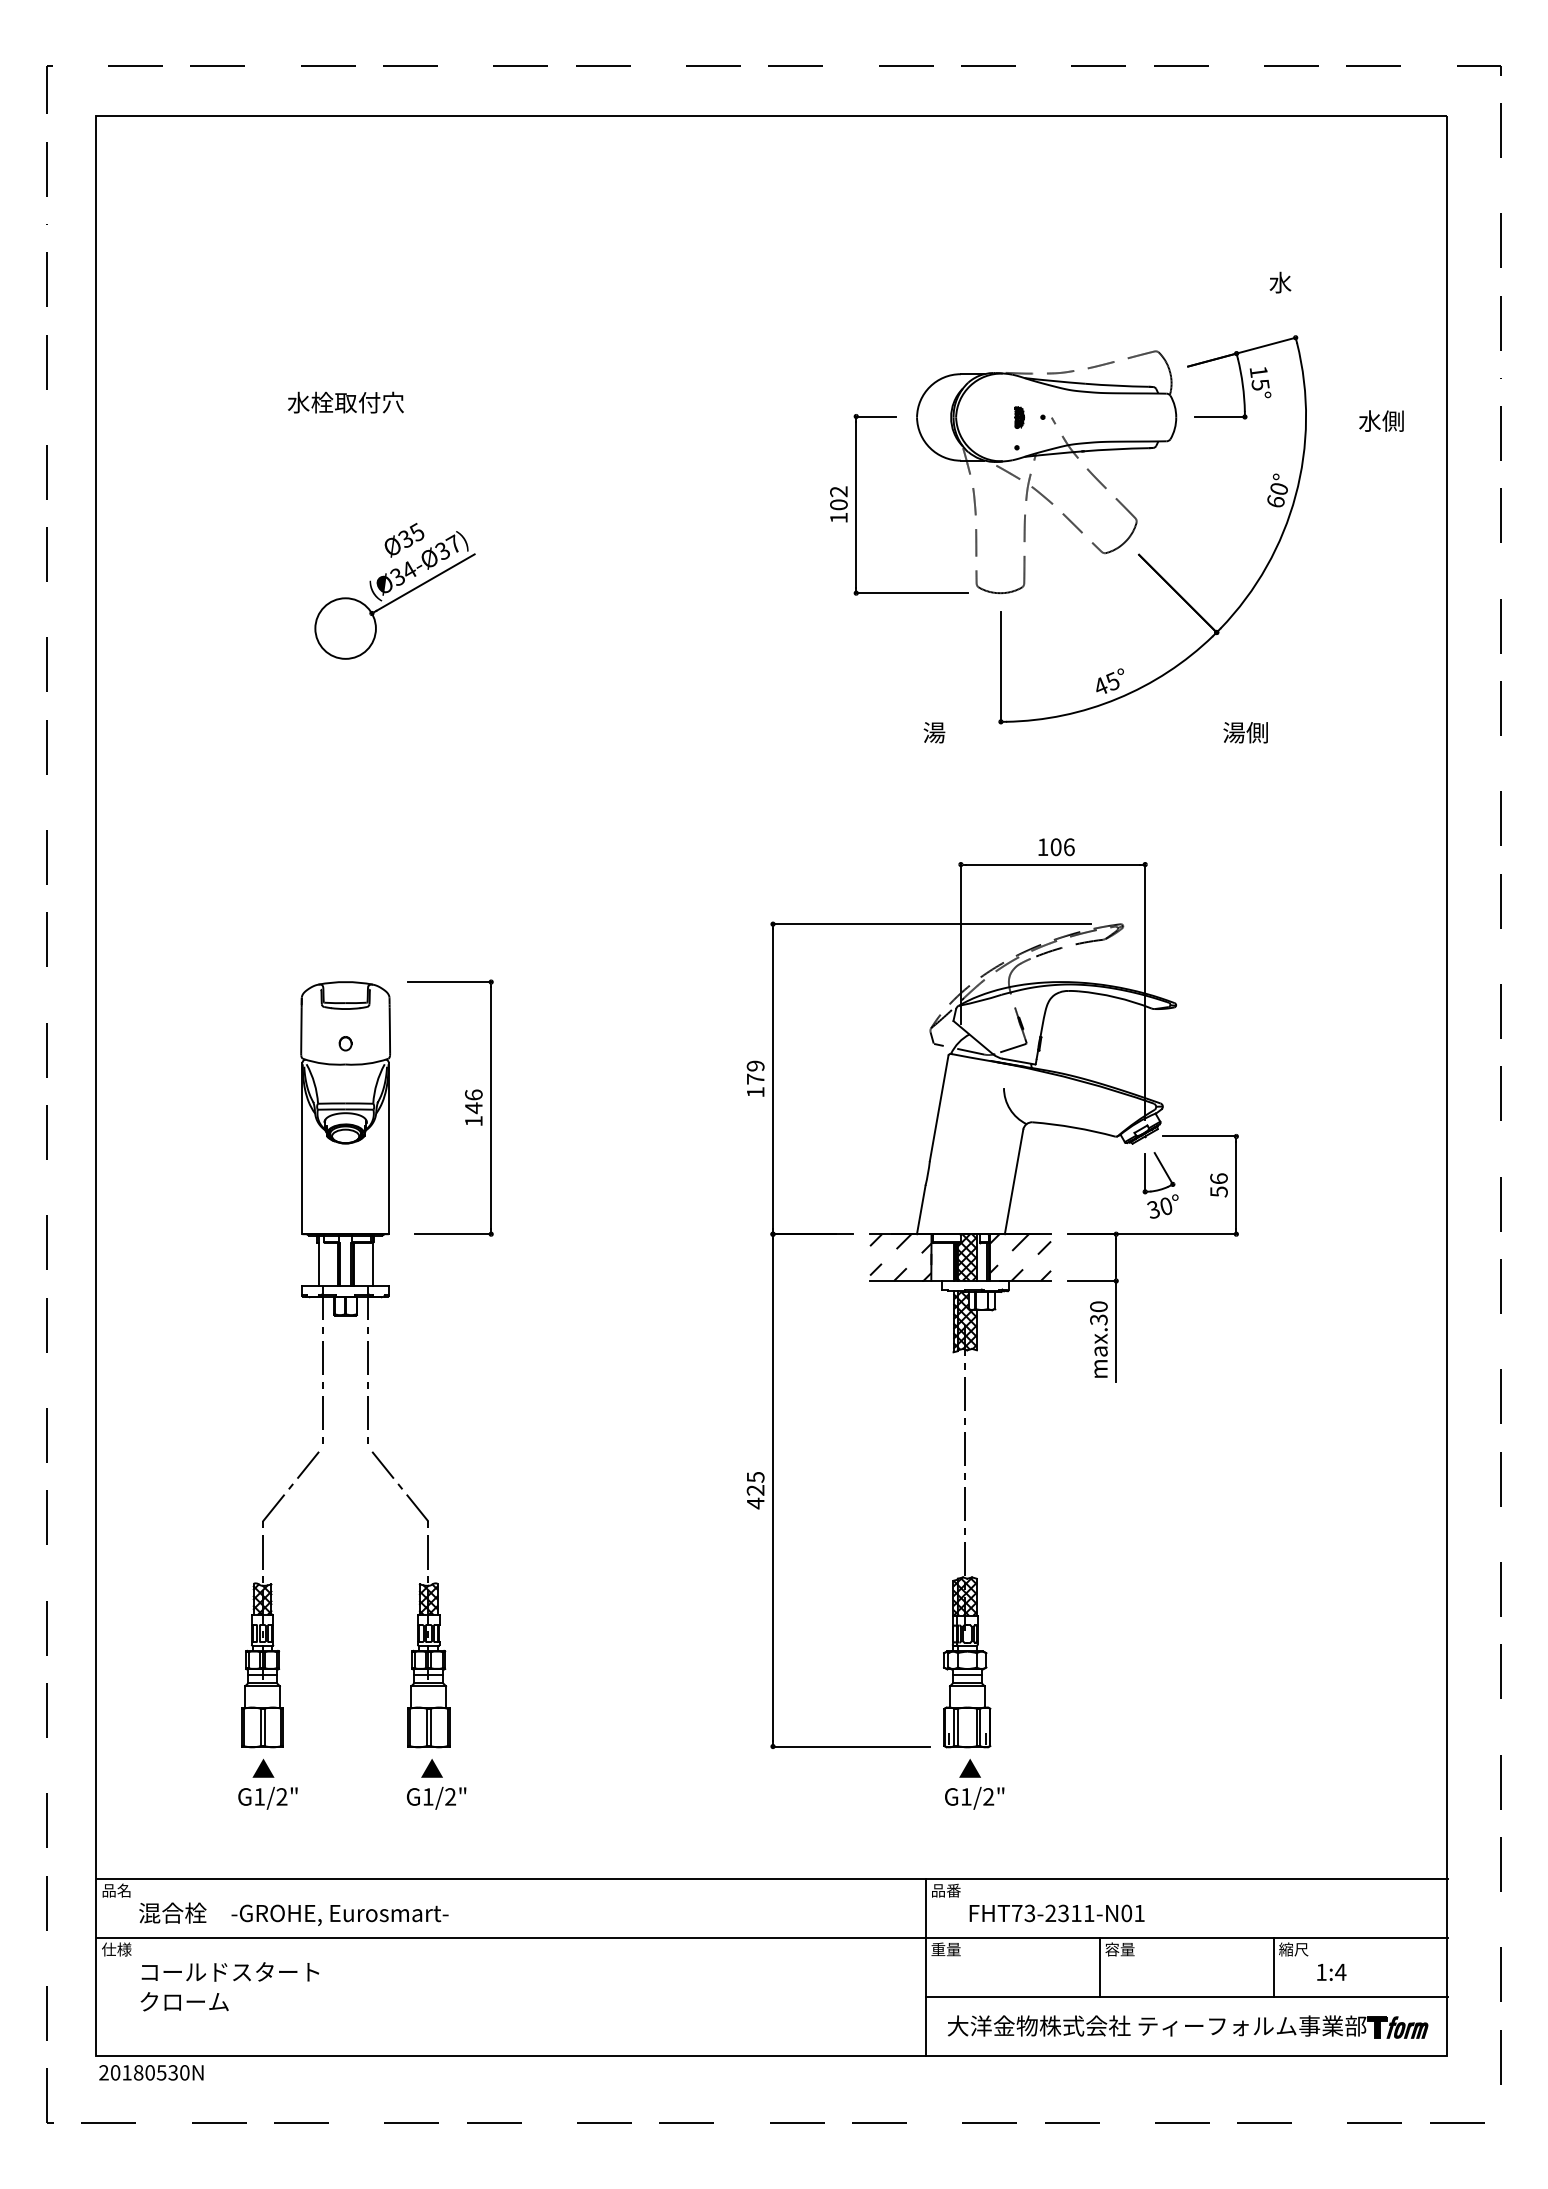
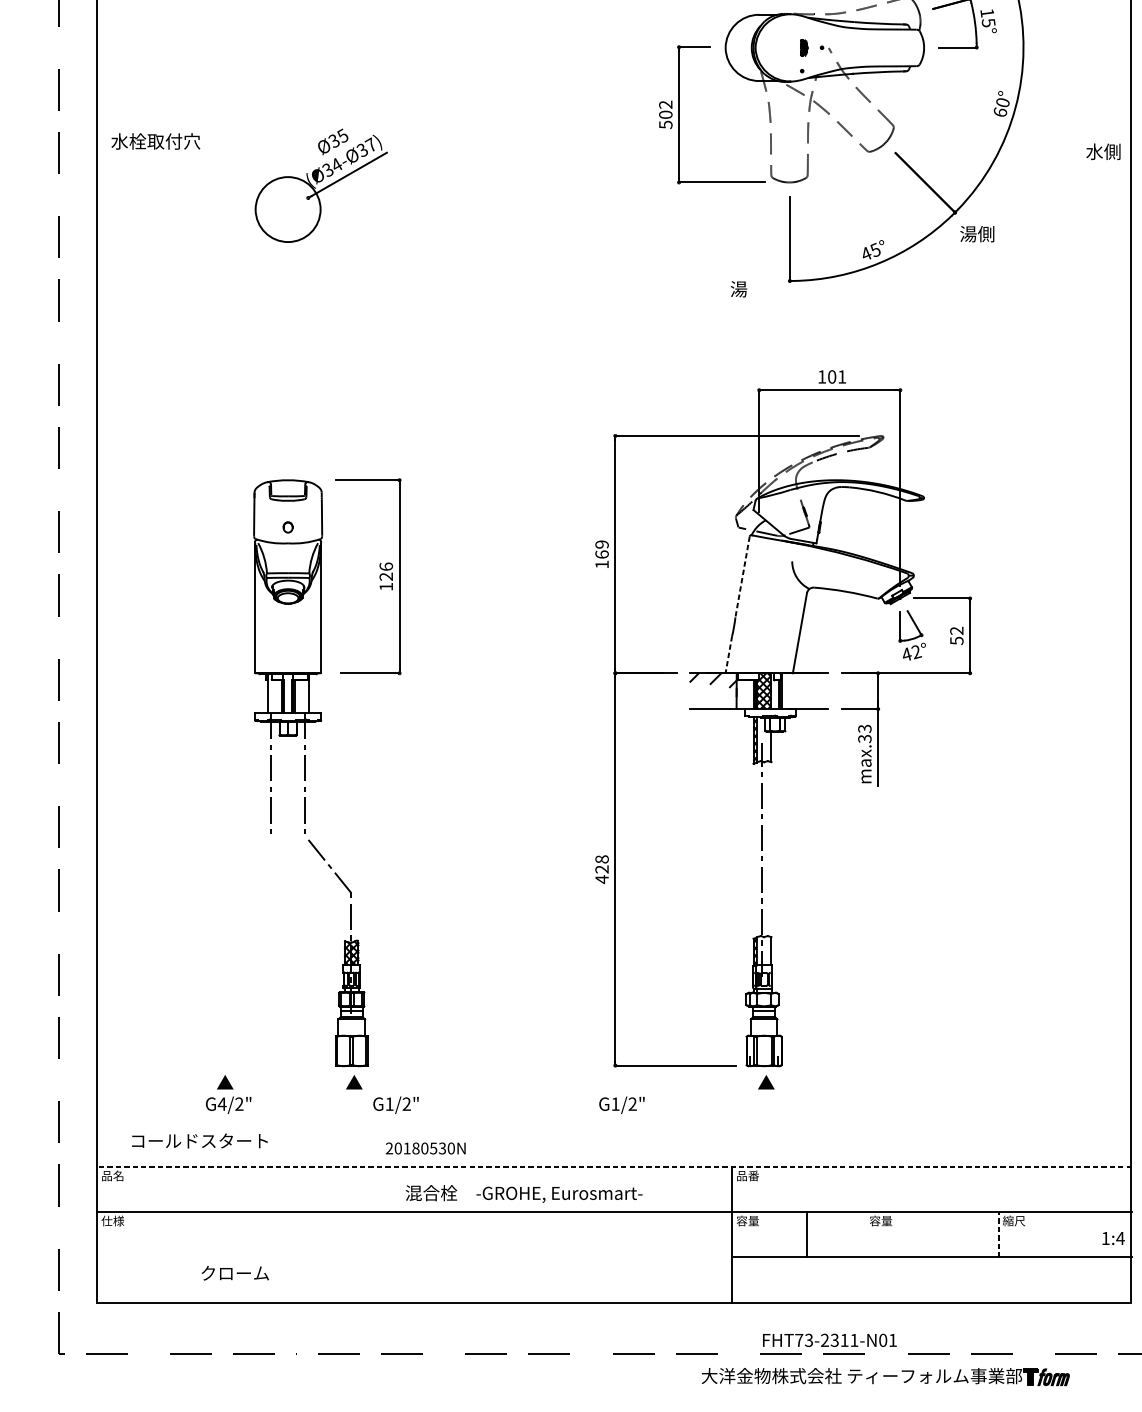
text: (345, 402) -> (155, 141), moved
text: (1381, 420) -> (1103, 151), moved
text: (838, 517) -> (665, 124), 102 -> 502
circle: (345, 628) -> (288, 209), size x1.4
text: (1245, 732) -> (977, 234), moved
text: (1069, 847) -> (842, 377), 106 -> 101
text: (755, 1078) -> (601, 554), 179 -> 169
text: (473, 1108) -> (386, 577), 146 -> 126
line: (939, 1108) -> (742, 577), solid -> dashed
text: (1218, 1178) -> (956, 630), 56 -> 52
text: (1160, 1207) -> (912, 652), 30° -> 42°
line: (921, 1209) -> (729, 654), solid -> dashed
hatch: (1020, 1244) -> (804, 681), removed
hatch: (900, 1272) -> (712, 702), removed
hatch: (1020, 1272) -> (804, 702), removed
text: (1098, 1306) -> (864, 728), max.30 -> max.33
hatch: (966, 1320) -> (763, 739), removed
text: (755, 1476) -> (601, 858), 425 -> 428
hatch: (966, 1596) -> (763, 950), removed
part: (272, 1601) -> (232, 954), removed
text: (259, 1796) -> (222, 1103), G1/2" -> G4/2"
text: (436, 1798) -> (395, 1105), moved
text: (974, 1798) -> (621, 1105), moved
line: (771, 1879) -> (614, 1167), solid -> dashed
text: (293, 1913) -> (523, 1193), moved
text: (1056, 1913) -> (829, 1340), moved
text: (938, 1949) -> (742, 1221), 重量 -> 容量
line: (1099, 1967) -> (806, 1234), moved
line: (1273, 1967) -> (998, 1234), solid -> dashed
text: (229, 1971) -> (199, 1140), moved
text: (1331, 1971) -> (1113, 1237), moved
text: (184, 2001) -> (235, 1273), moved
part: (1187, 2026) -> (885, 1376), moved
text: (151, 2072) -> (425, 1148), moved

